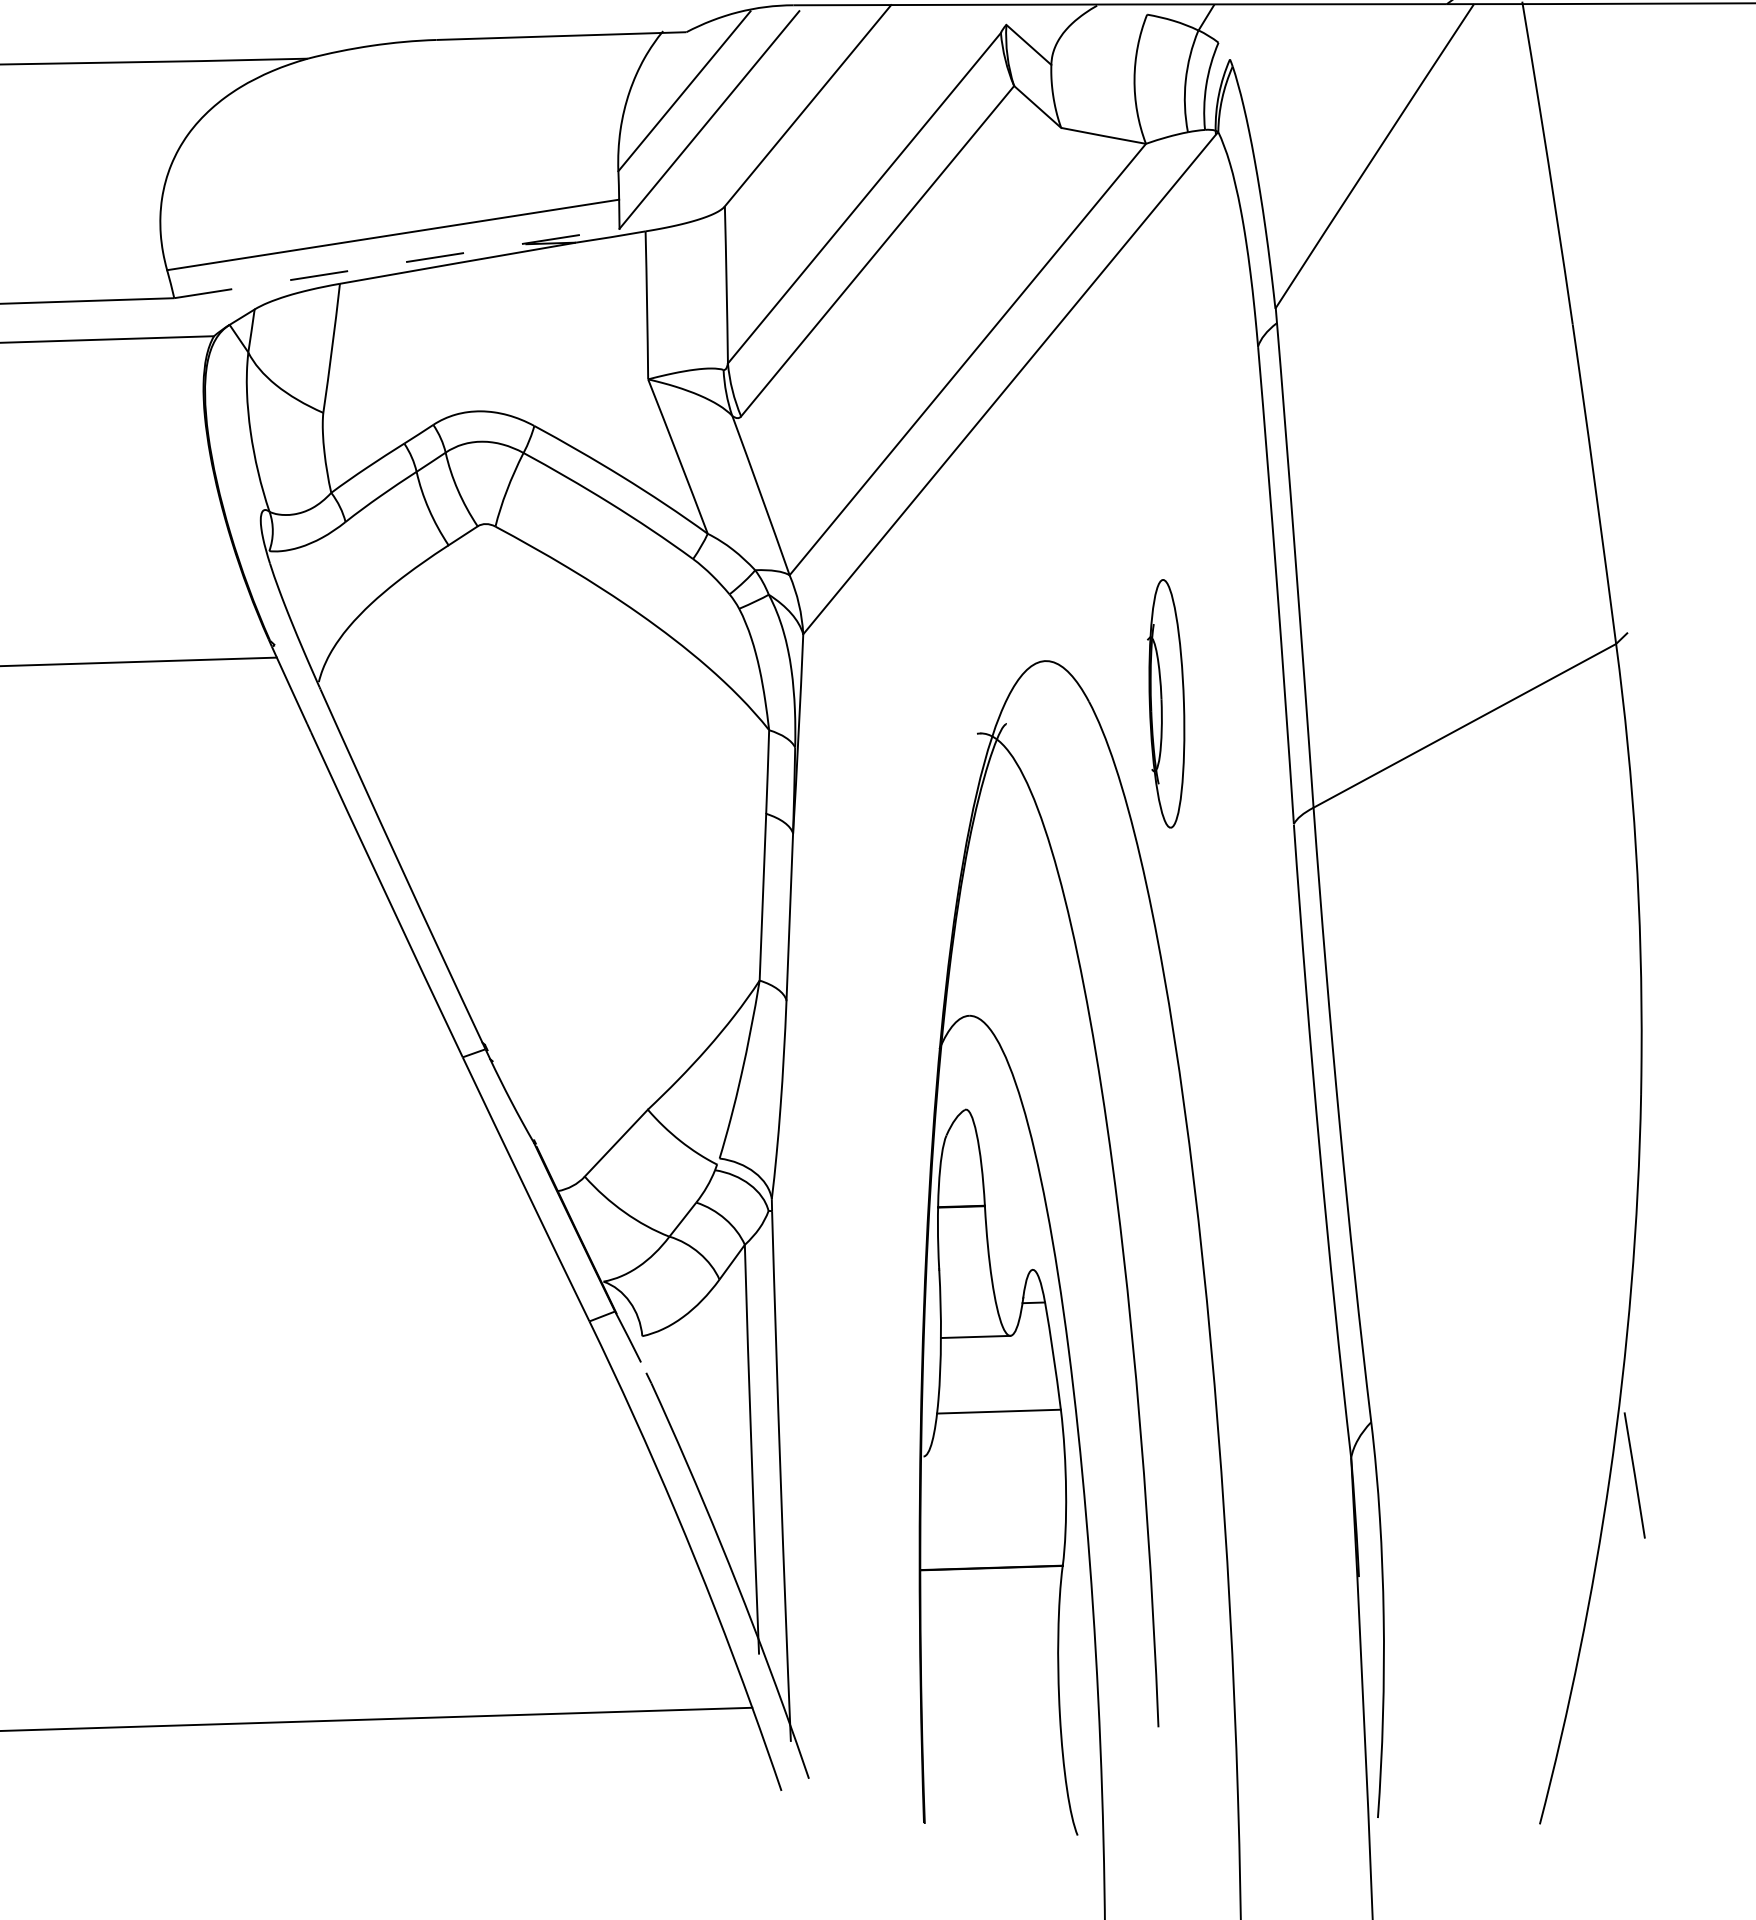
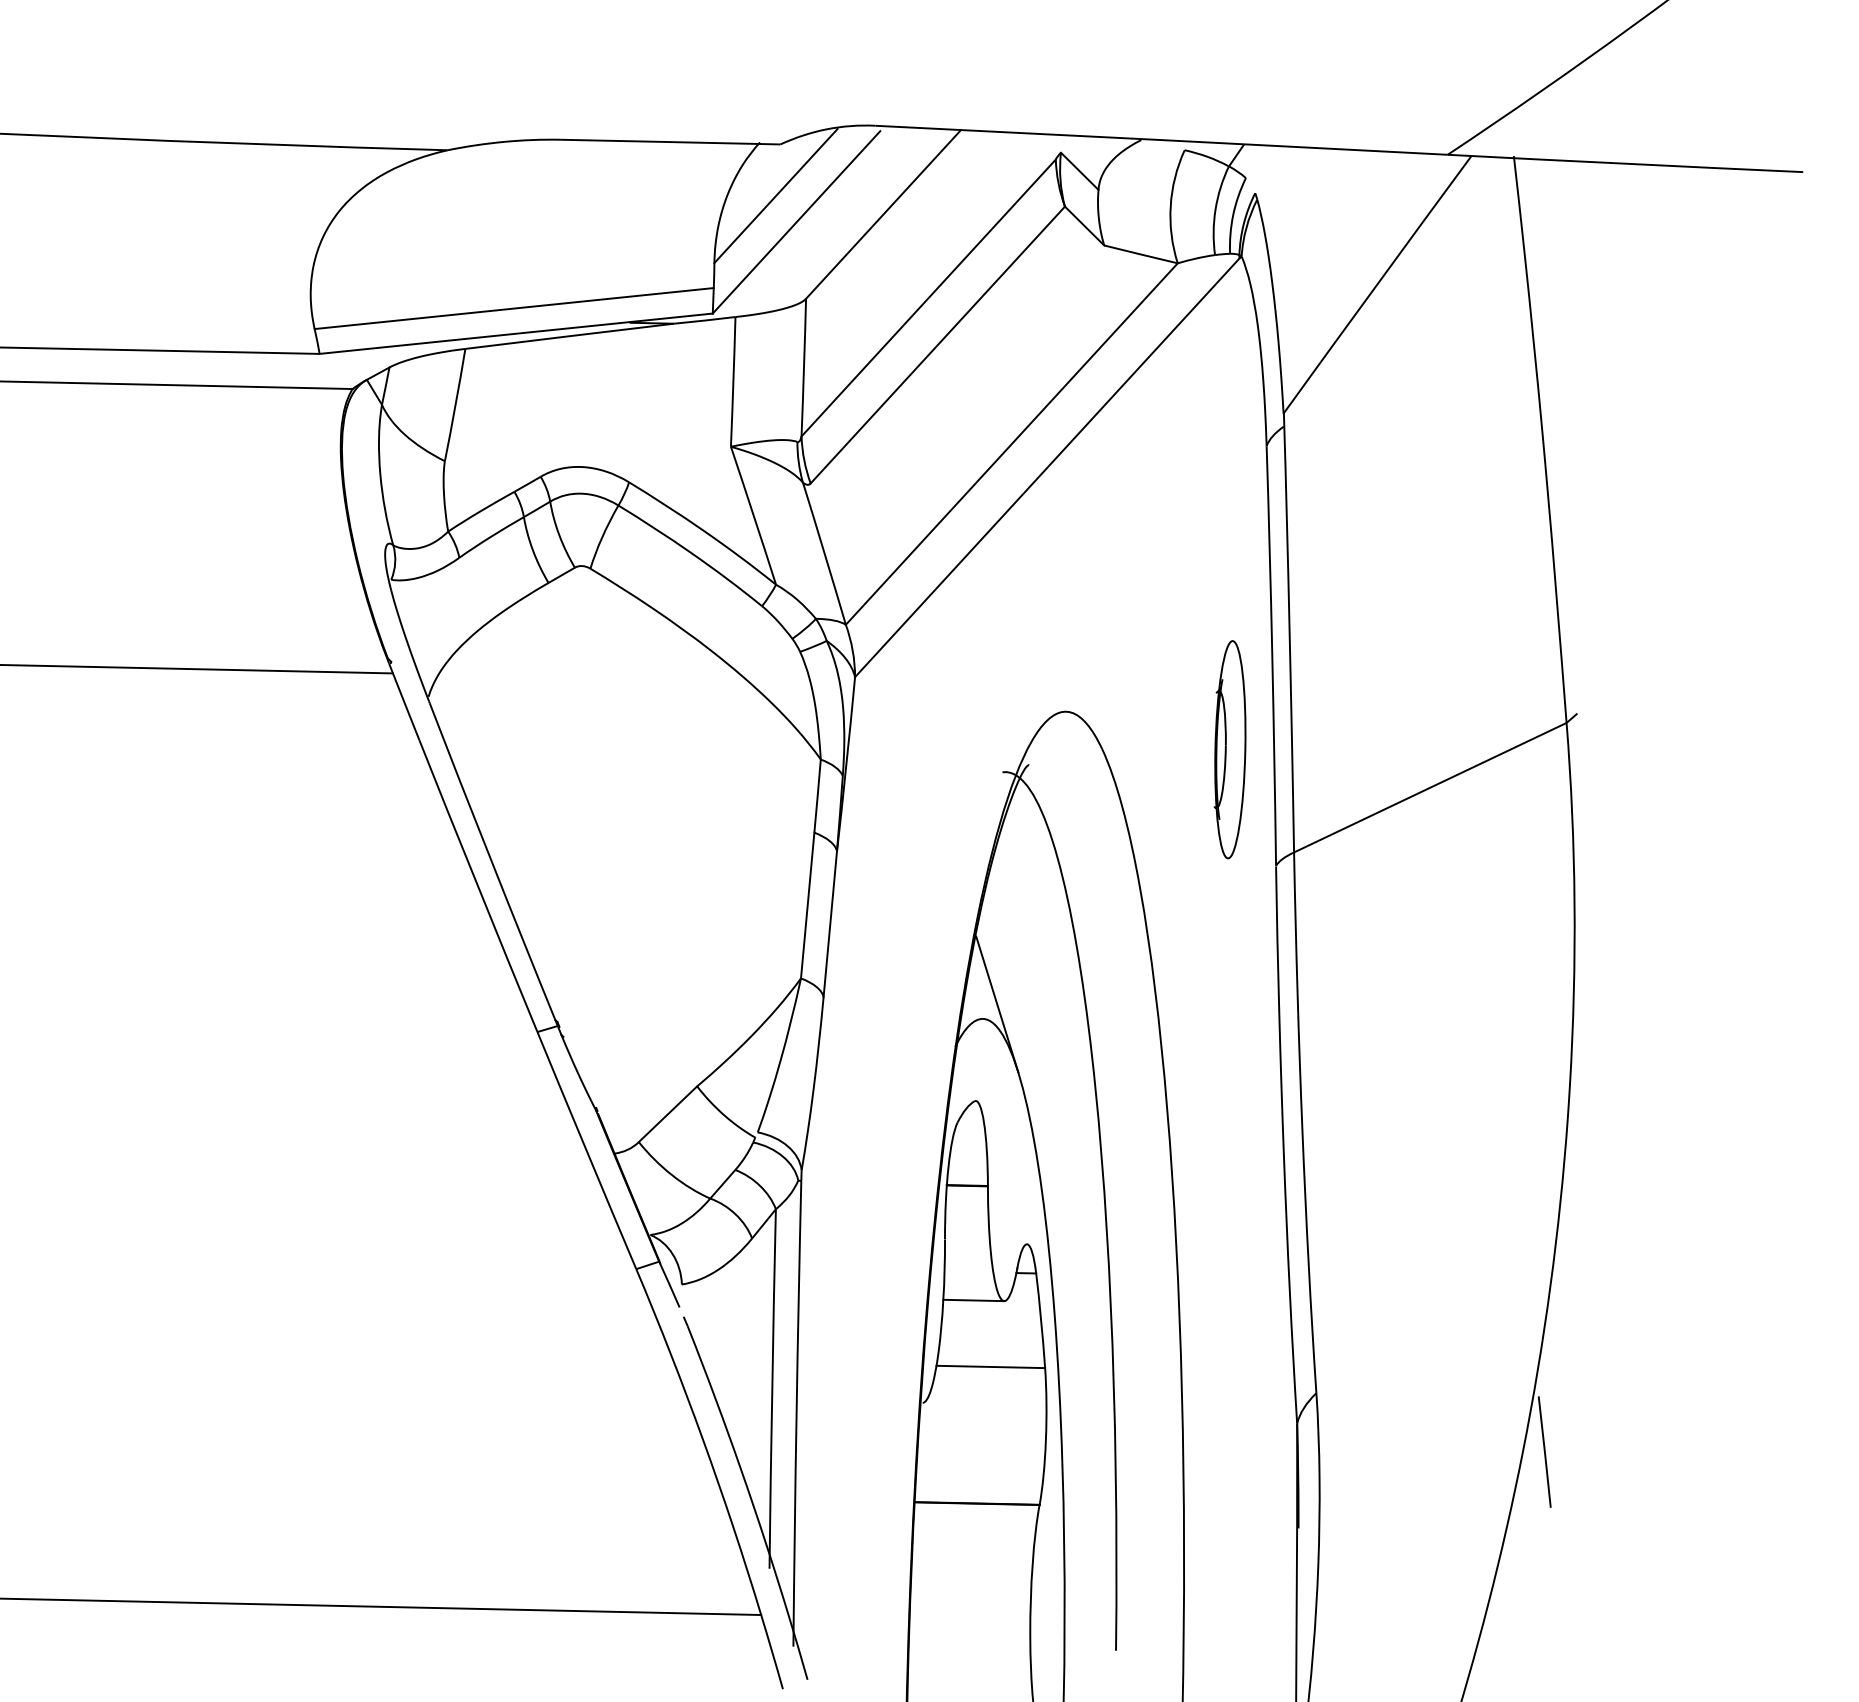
line: (397, 263) -> (516, 333), dashed -> solid
part: (1165, 703) -> (1229, 749), moved
line: (984, 998) -> (997, 1004), added

